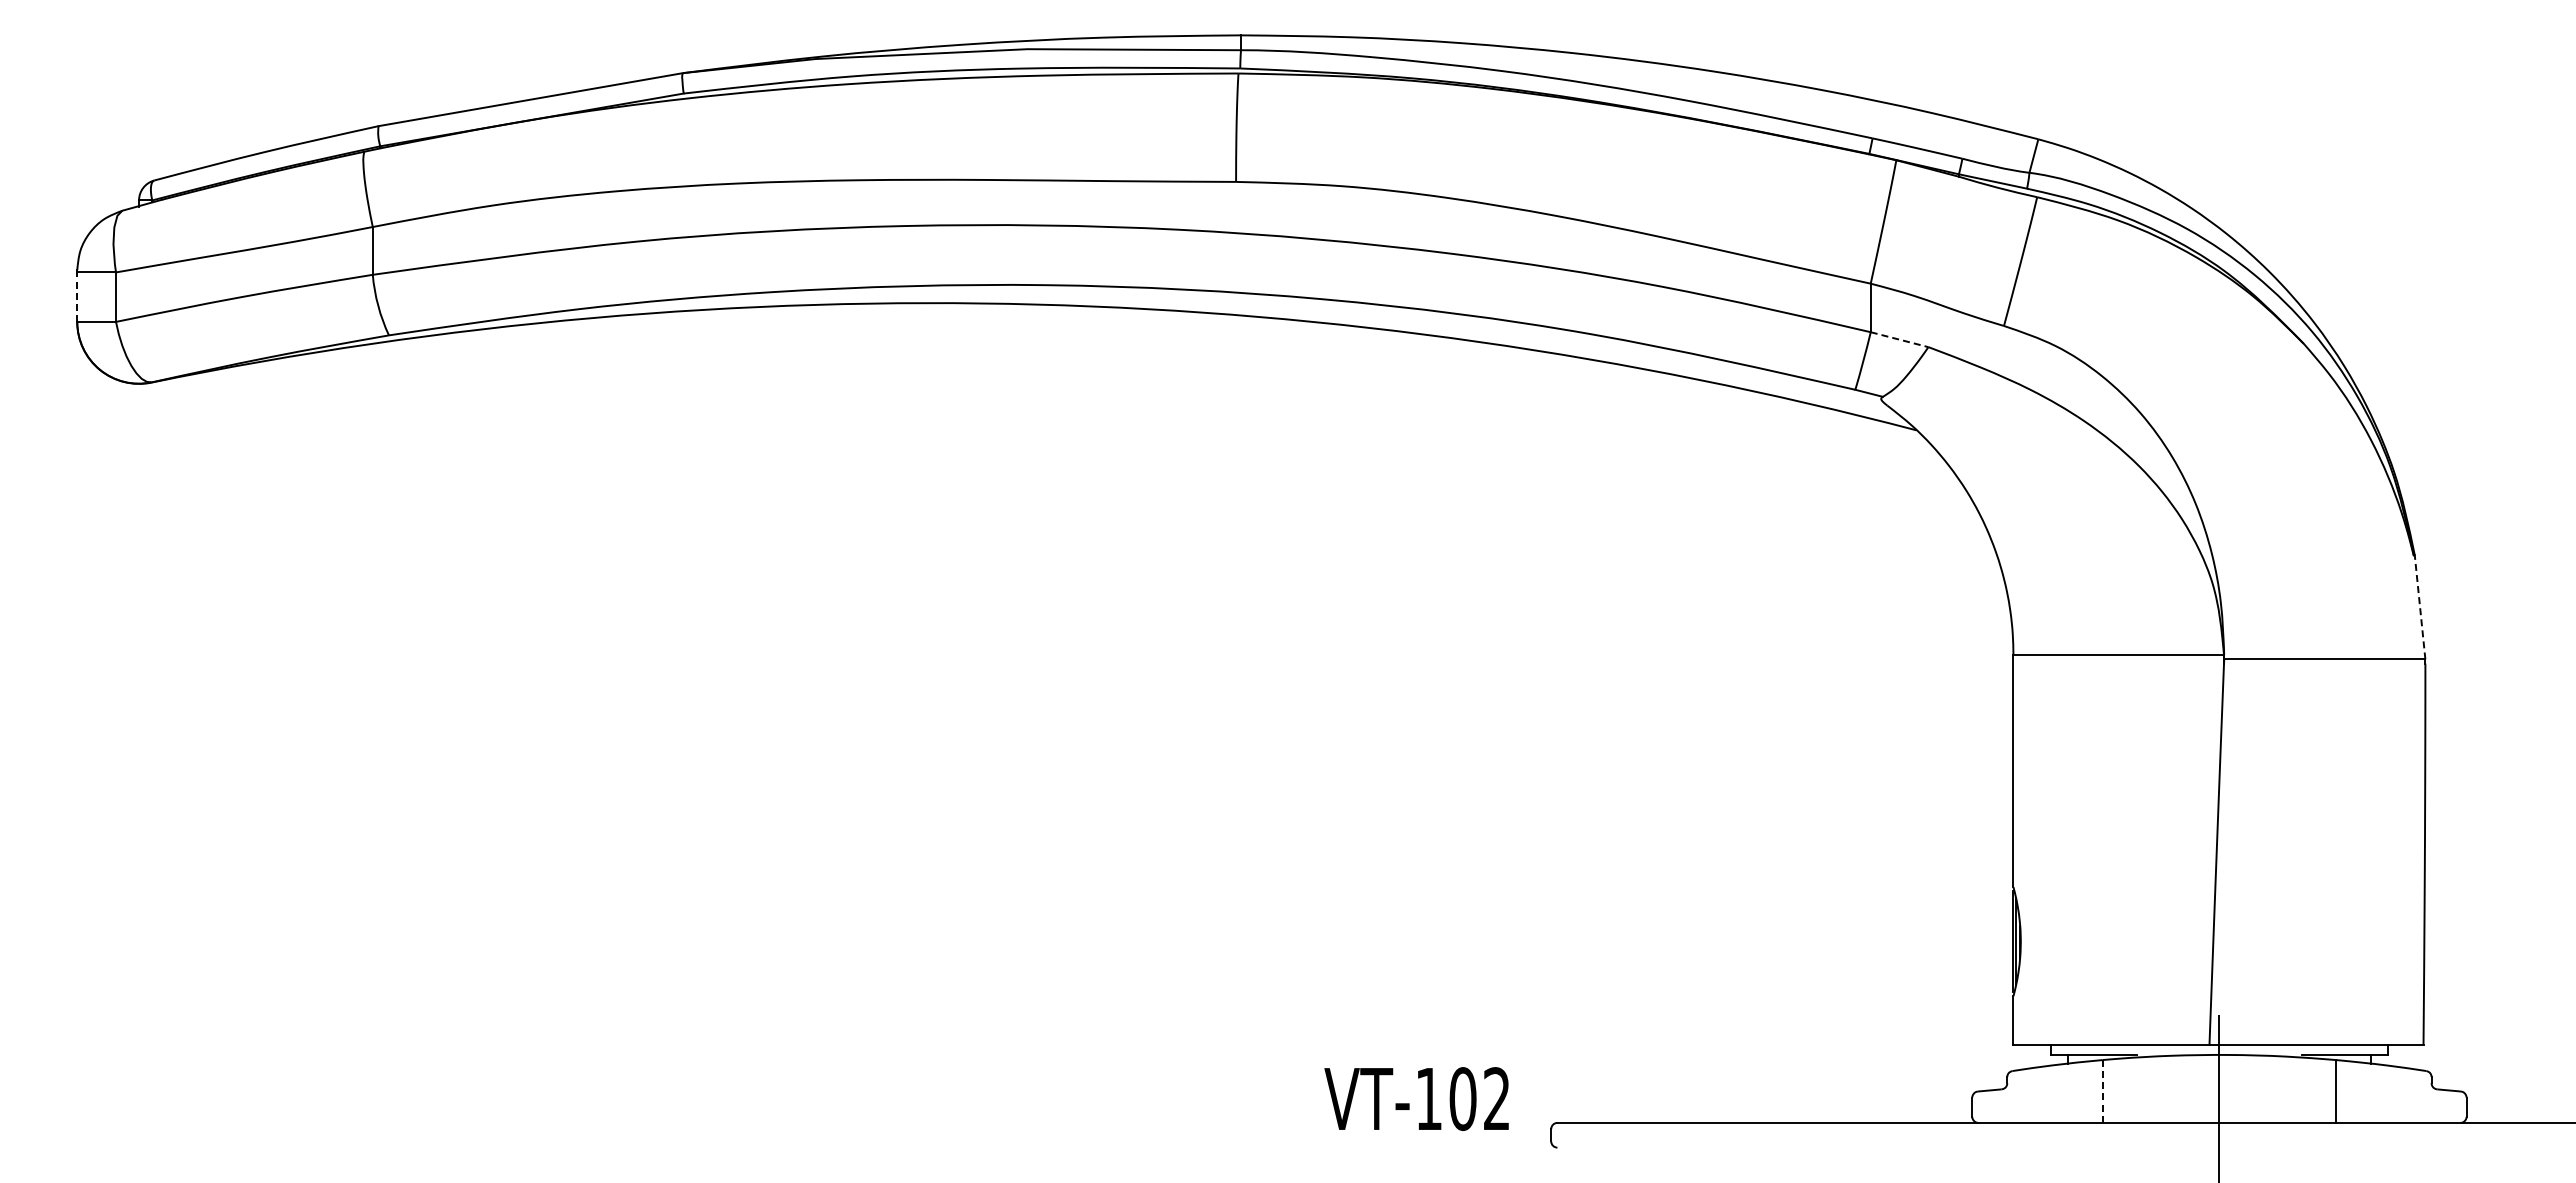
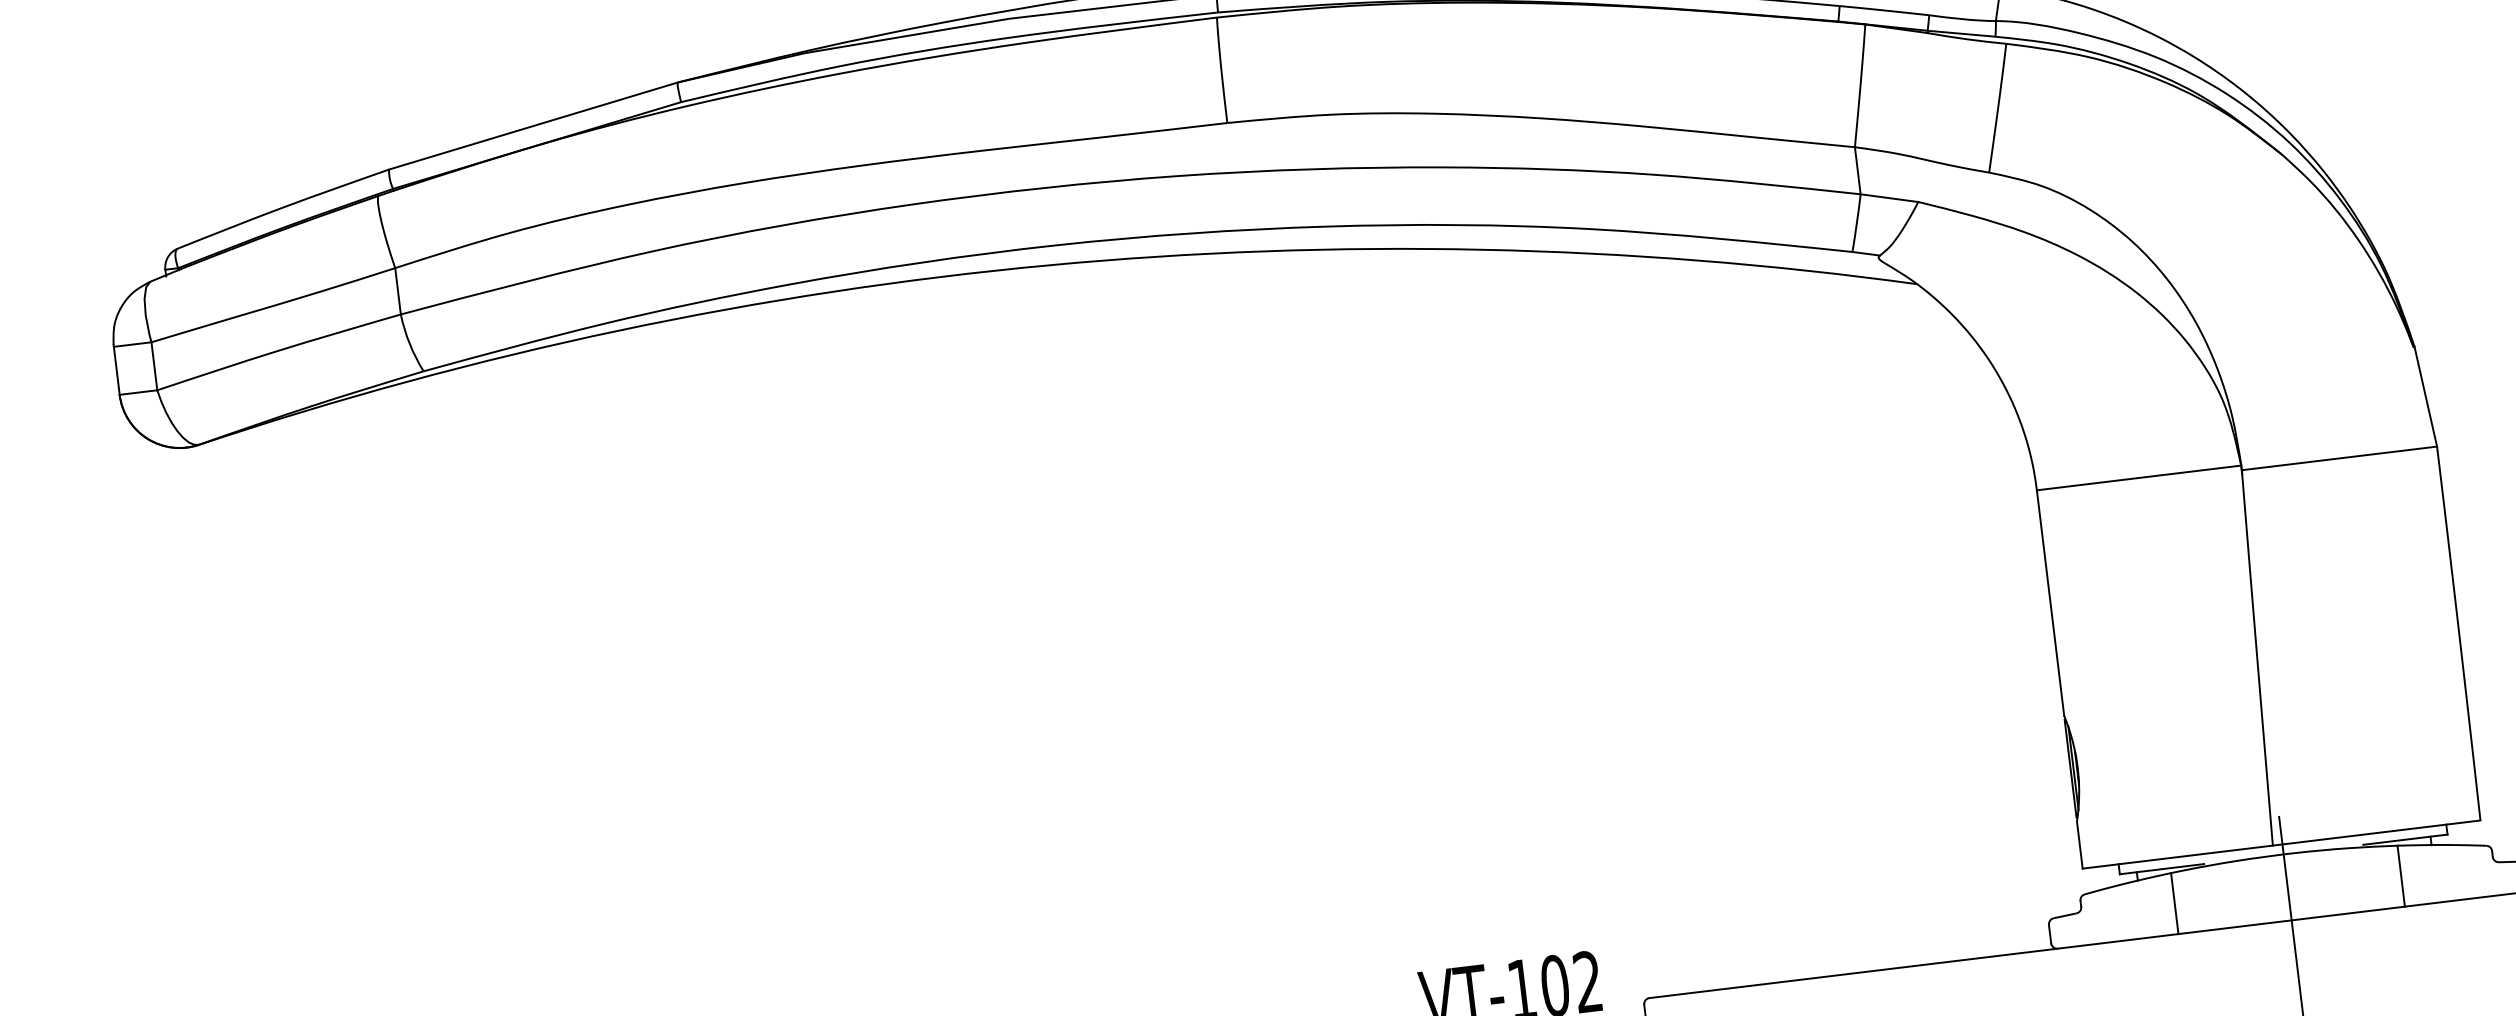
line: (77, 297) -> (117, 371), dashed -> solid
line: (1899, 339) -> (1889, 197), dashed -> solid
line: (2420, 606) -> (2426, 395), dashed -> solid
line: (2102, 1091) -> (2174, 903), dashed -> solid

